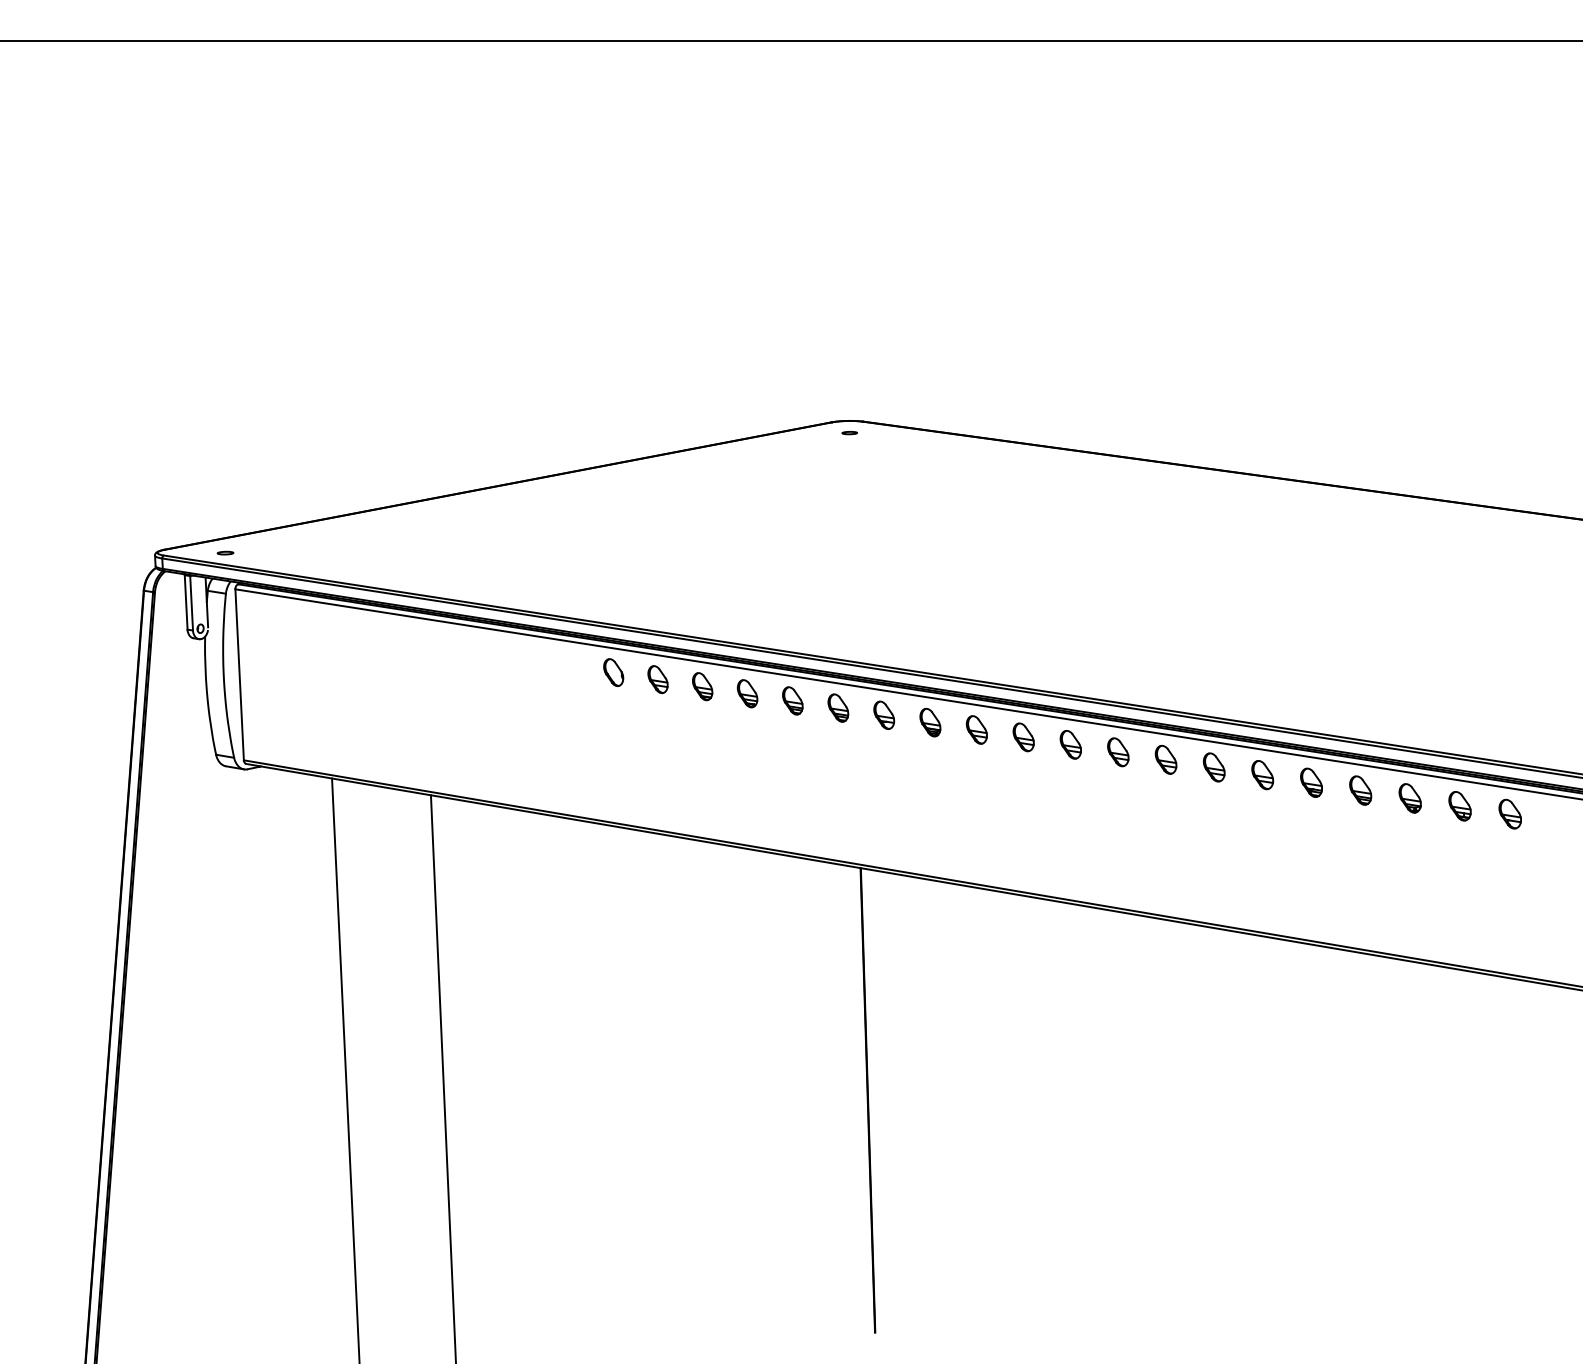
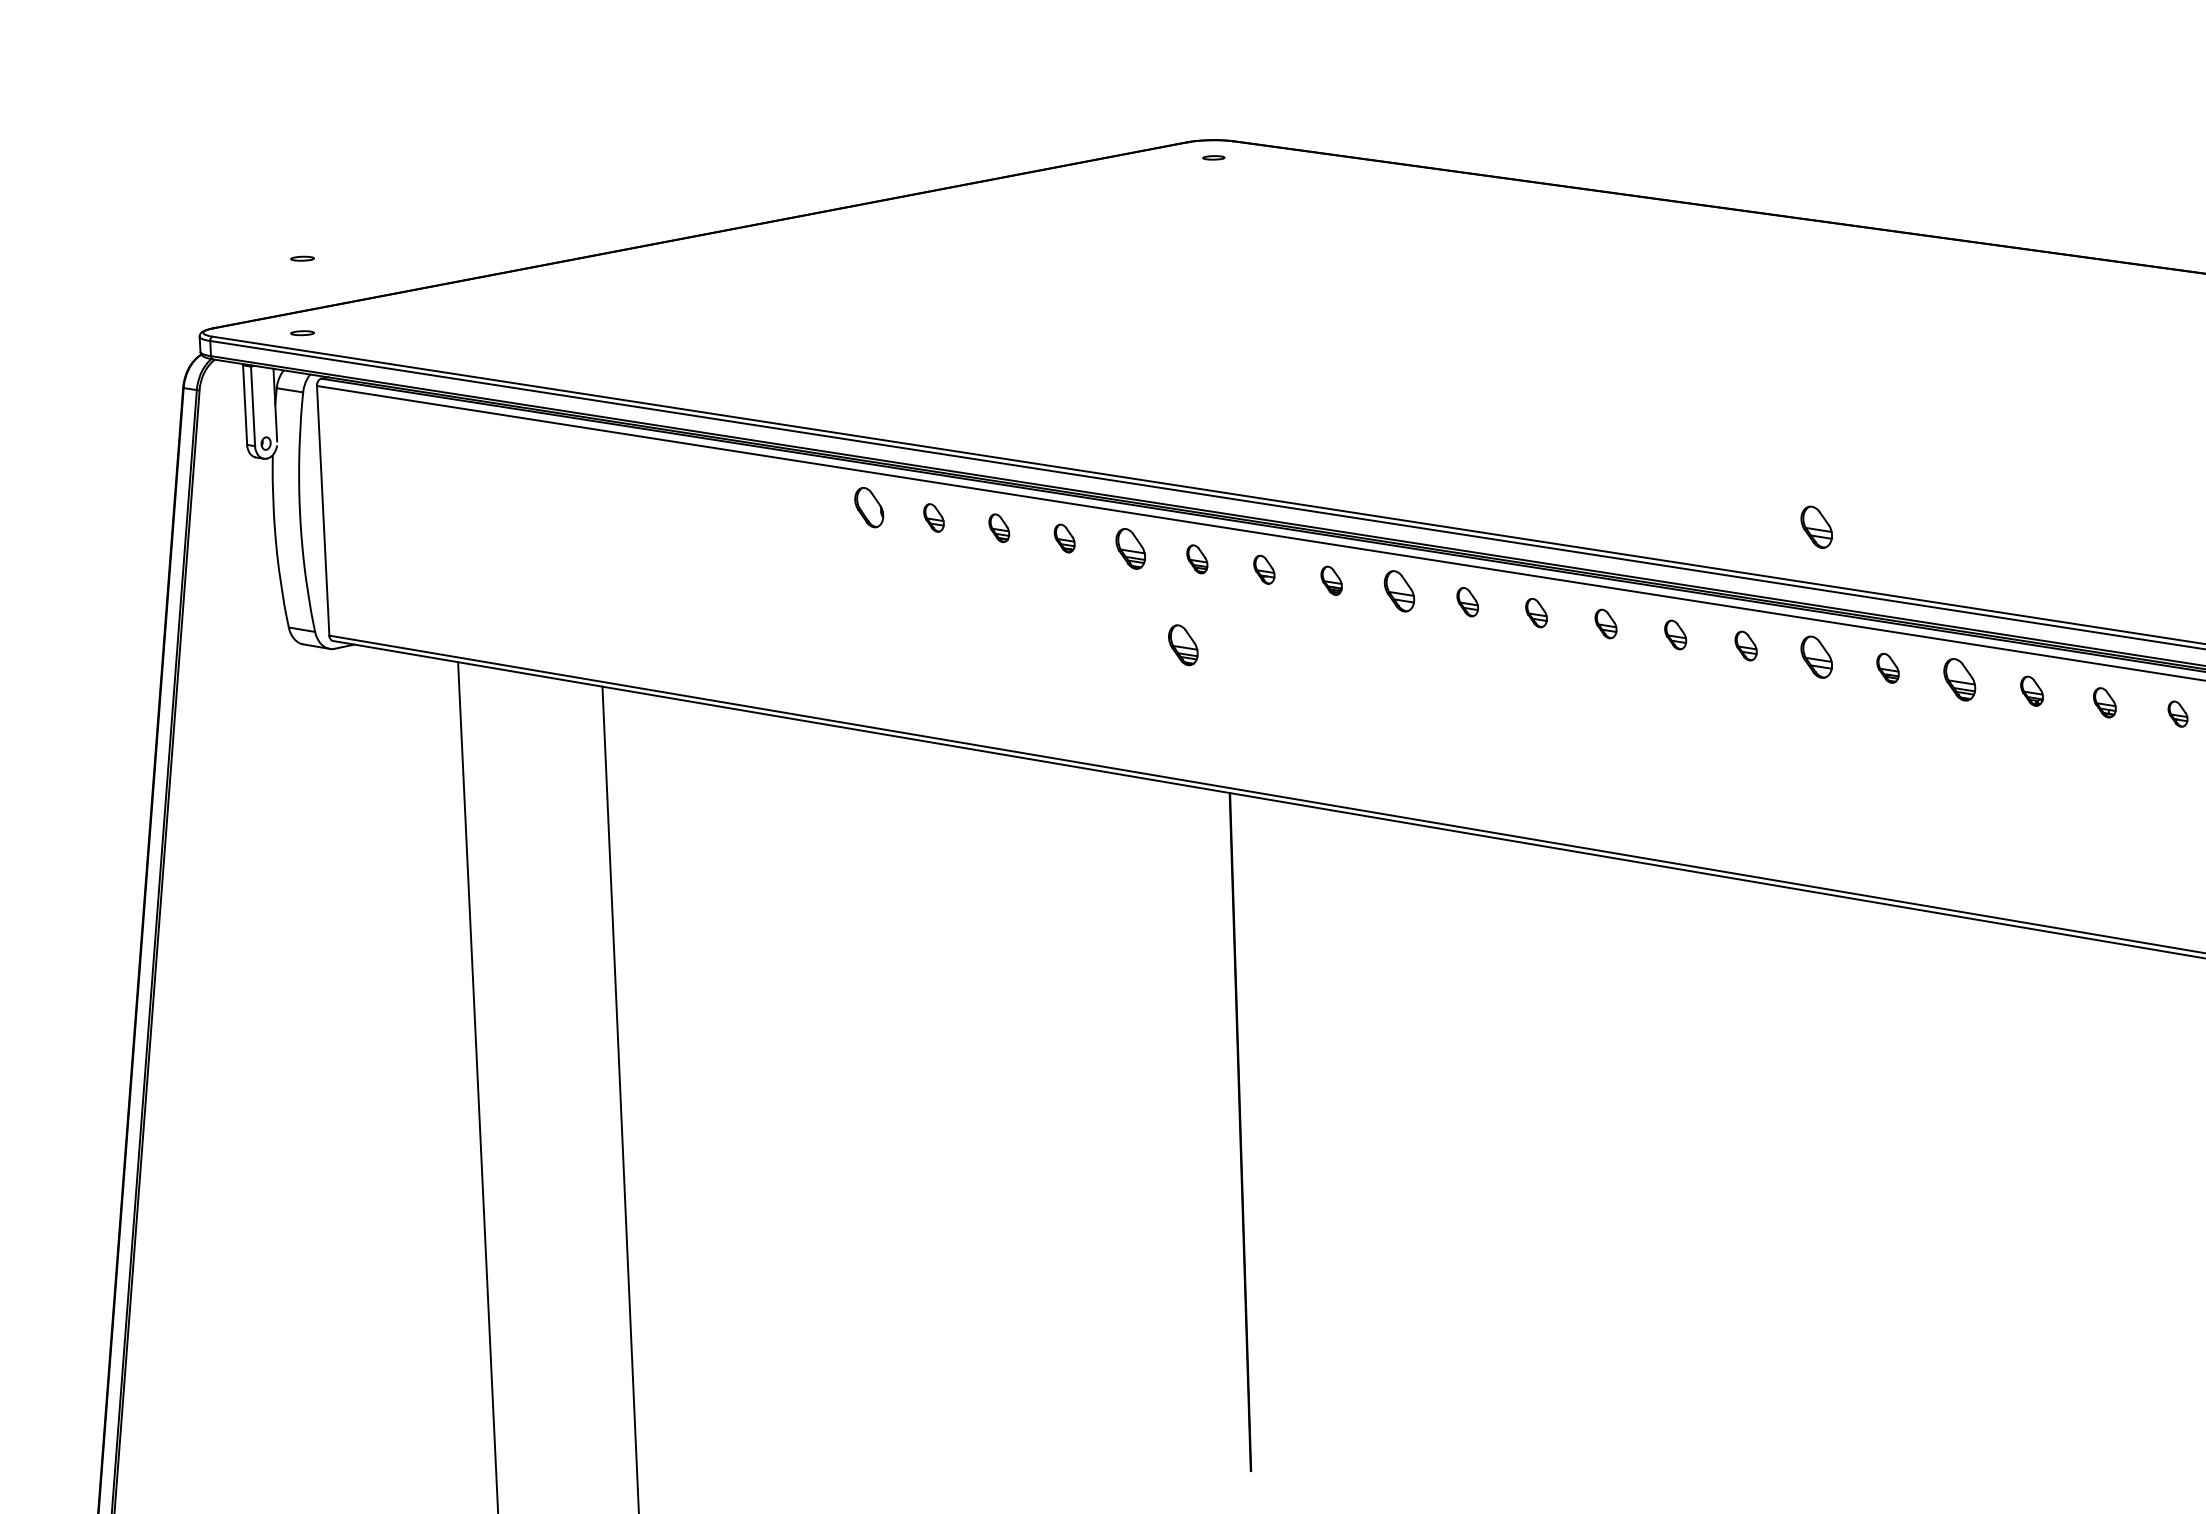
part: (225, 501) -> (302, 257), added
part: (657, 679) -> (933, 517), size x0.7
part: (702, 686) -> (998, 527), size x0.7
part: (1262, 686) -> (1816, 527), added
part: (747, 693) -> (1064, 538), size x0.7
part: (838, 707) -> (1197, 558), size x0.7
part: (884, 714) -> (1264, 568), size x0.7
part: (930, 722) -> (1331, 580), size x0.7
part: (1023, 737) -> (1467, 602), size x0.7
part: (1070, 744) -> (1536, 612), size x0.7
part: (1118, 752) -> (1606, 624), size x0.7
part: (1165, 759) -> (1674, 634), size x0.7
part: (828, 766) -> (1182, 644), added
part: (1214, 767) -> (1746, 646), size x0.7
part: (1311, 782) -> (1887, 668), size x0.7
part: (1409, 798) -> (2031, 691), size x0.7
part: (1459, 806) -> (2104, 703), size x0.7
part: (1509, 813) -> (2177, 713), size x0.6

